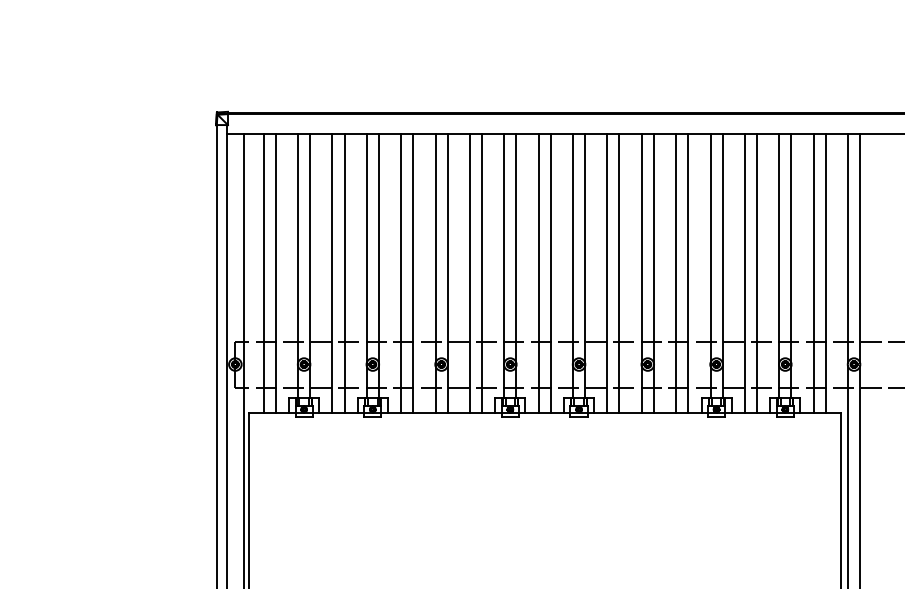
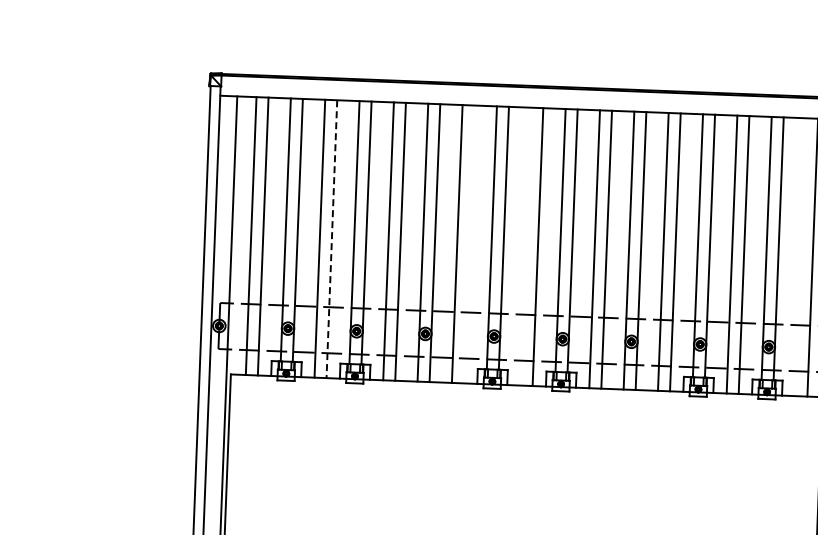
line: (344, 273) -> (331, 239), solid -> dashed
line: (481, 273) -> (468, 244), removed
line: (538, 273) -> (525, 246), removed
line: (813, 273) -> (800, 257), removed

